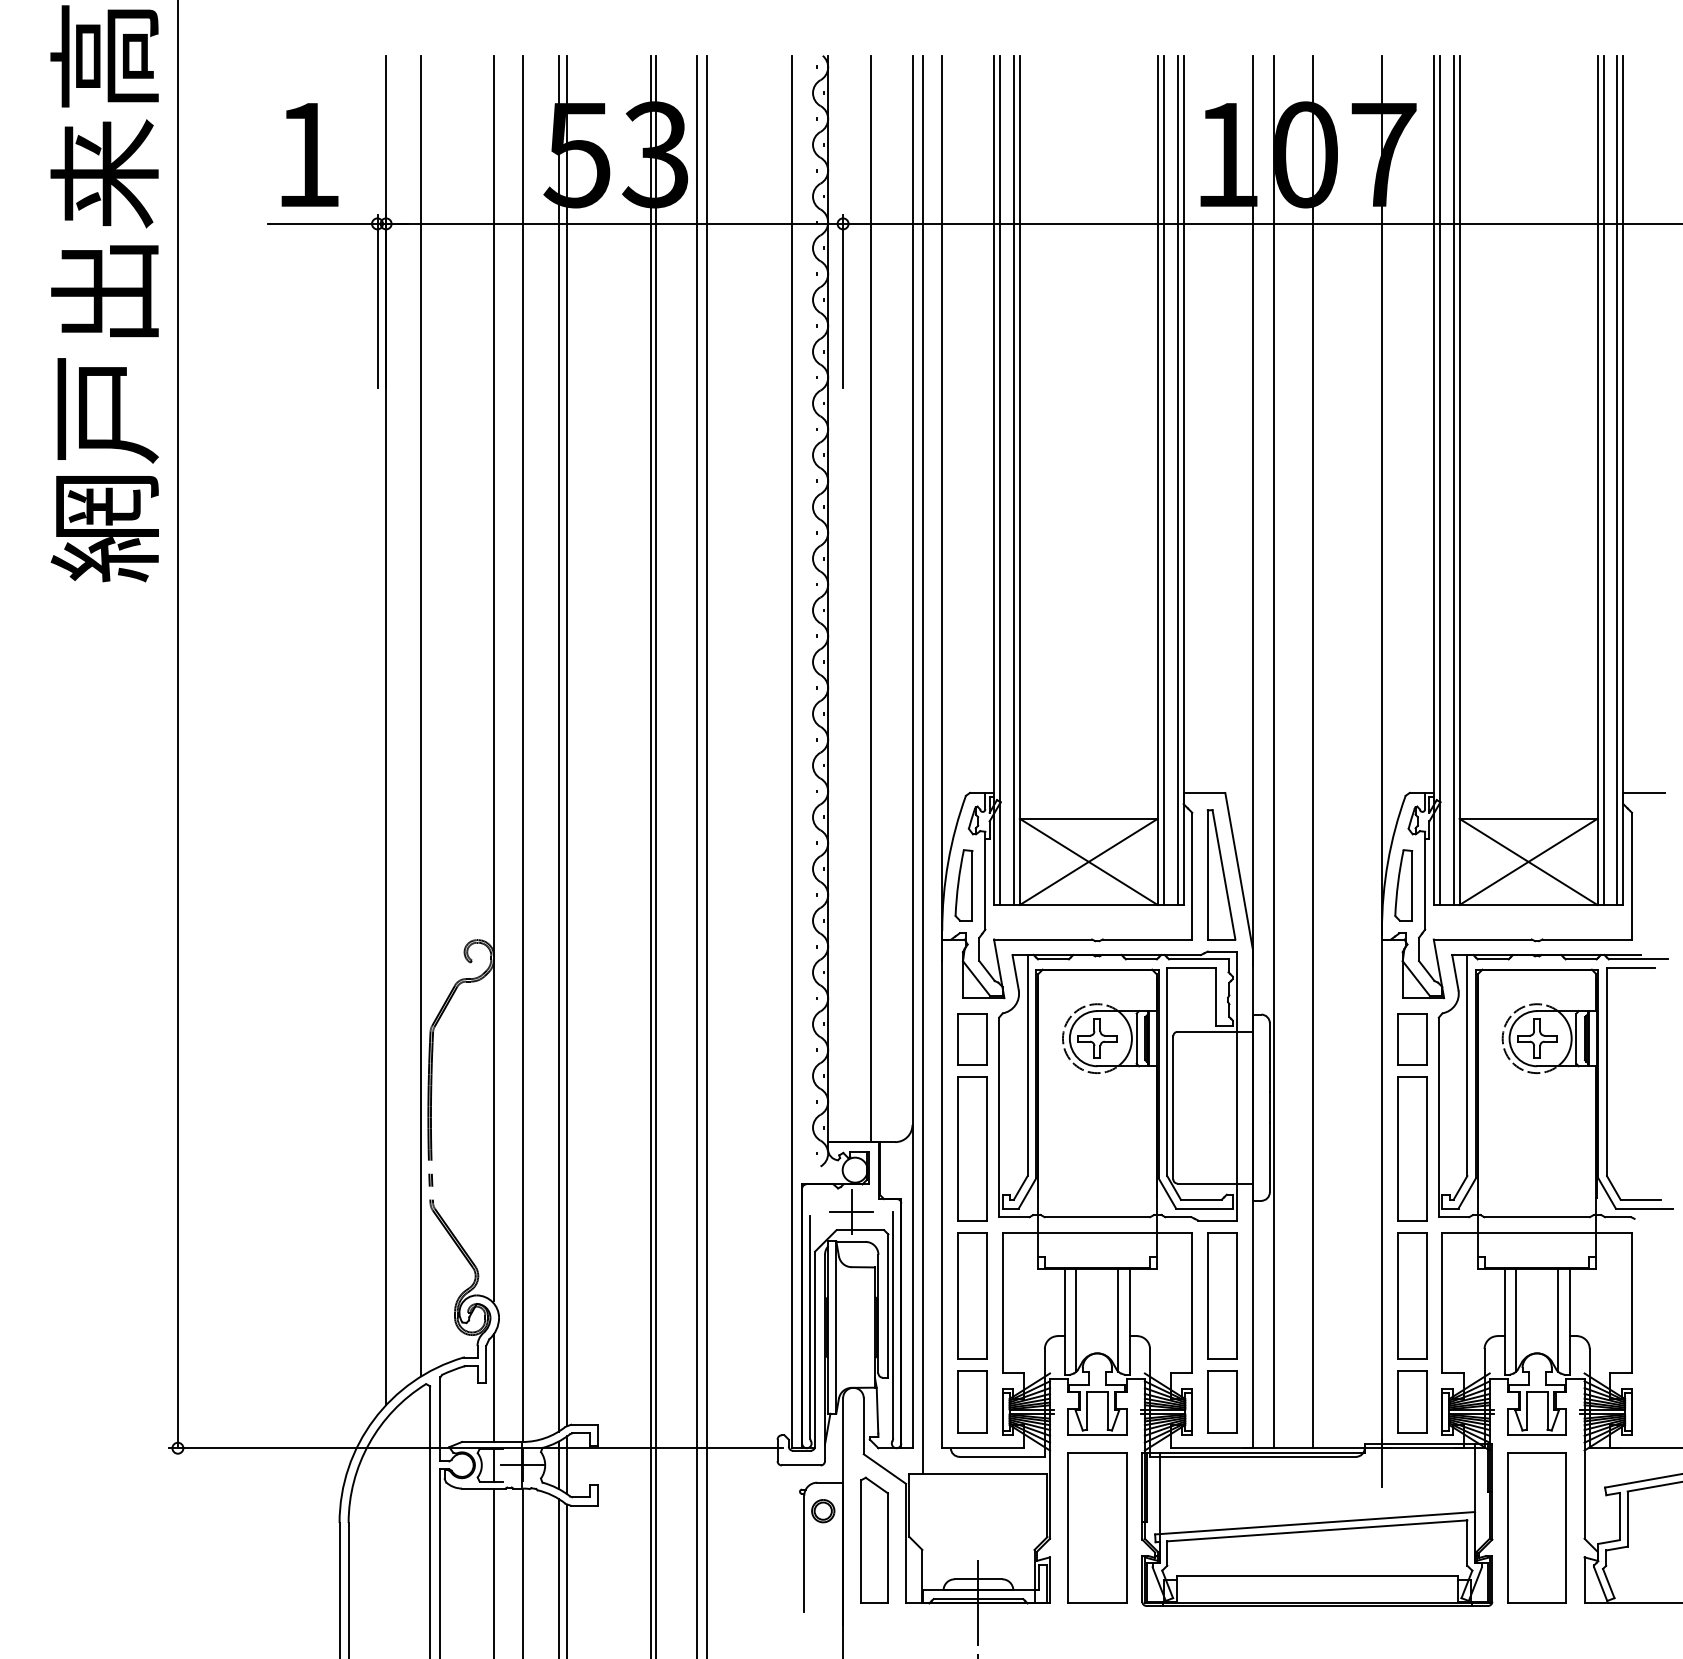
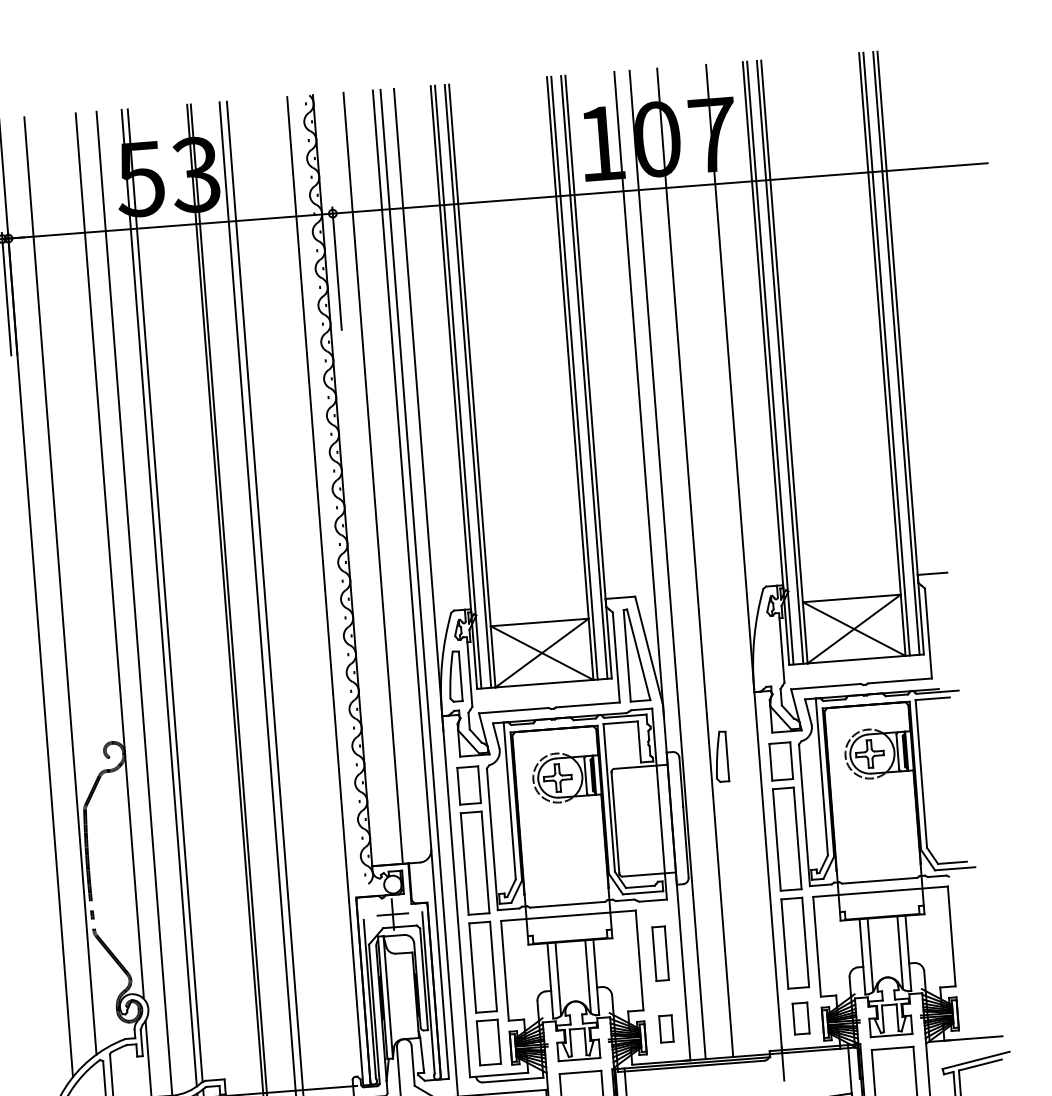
part: (1403, 885) -> (721, 756), moved
part: (1222, 1295) -> (660, 953), size x0.6
part: (1222, 1401) -> (666, 1028), size x0.6
part: (1412, 1401) -> (801, 1018), size x0.7

